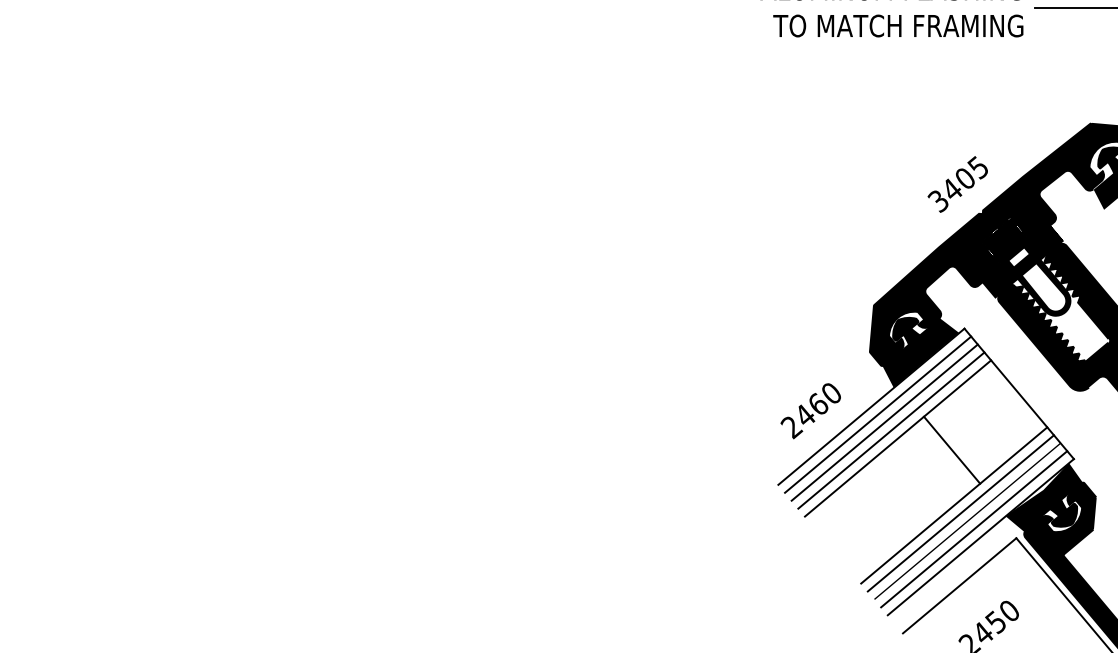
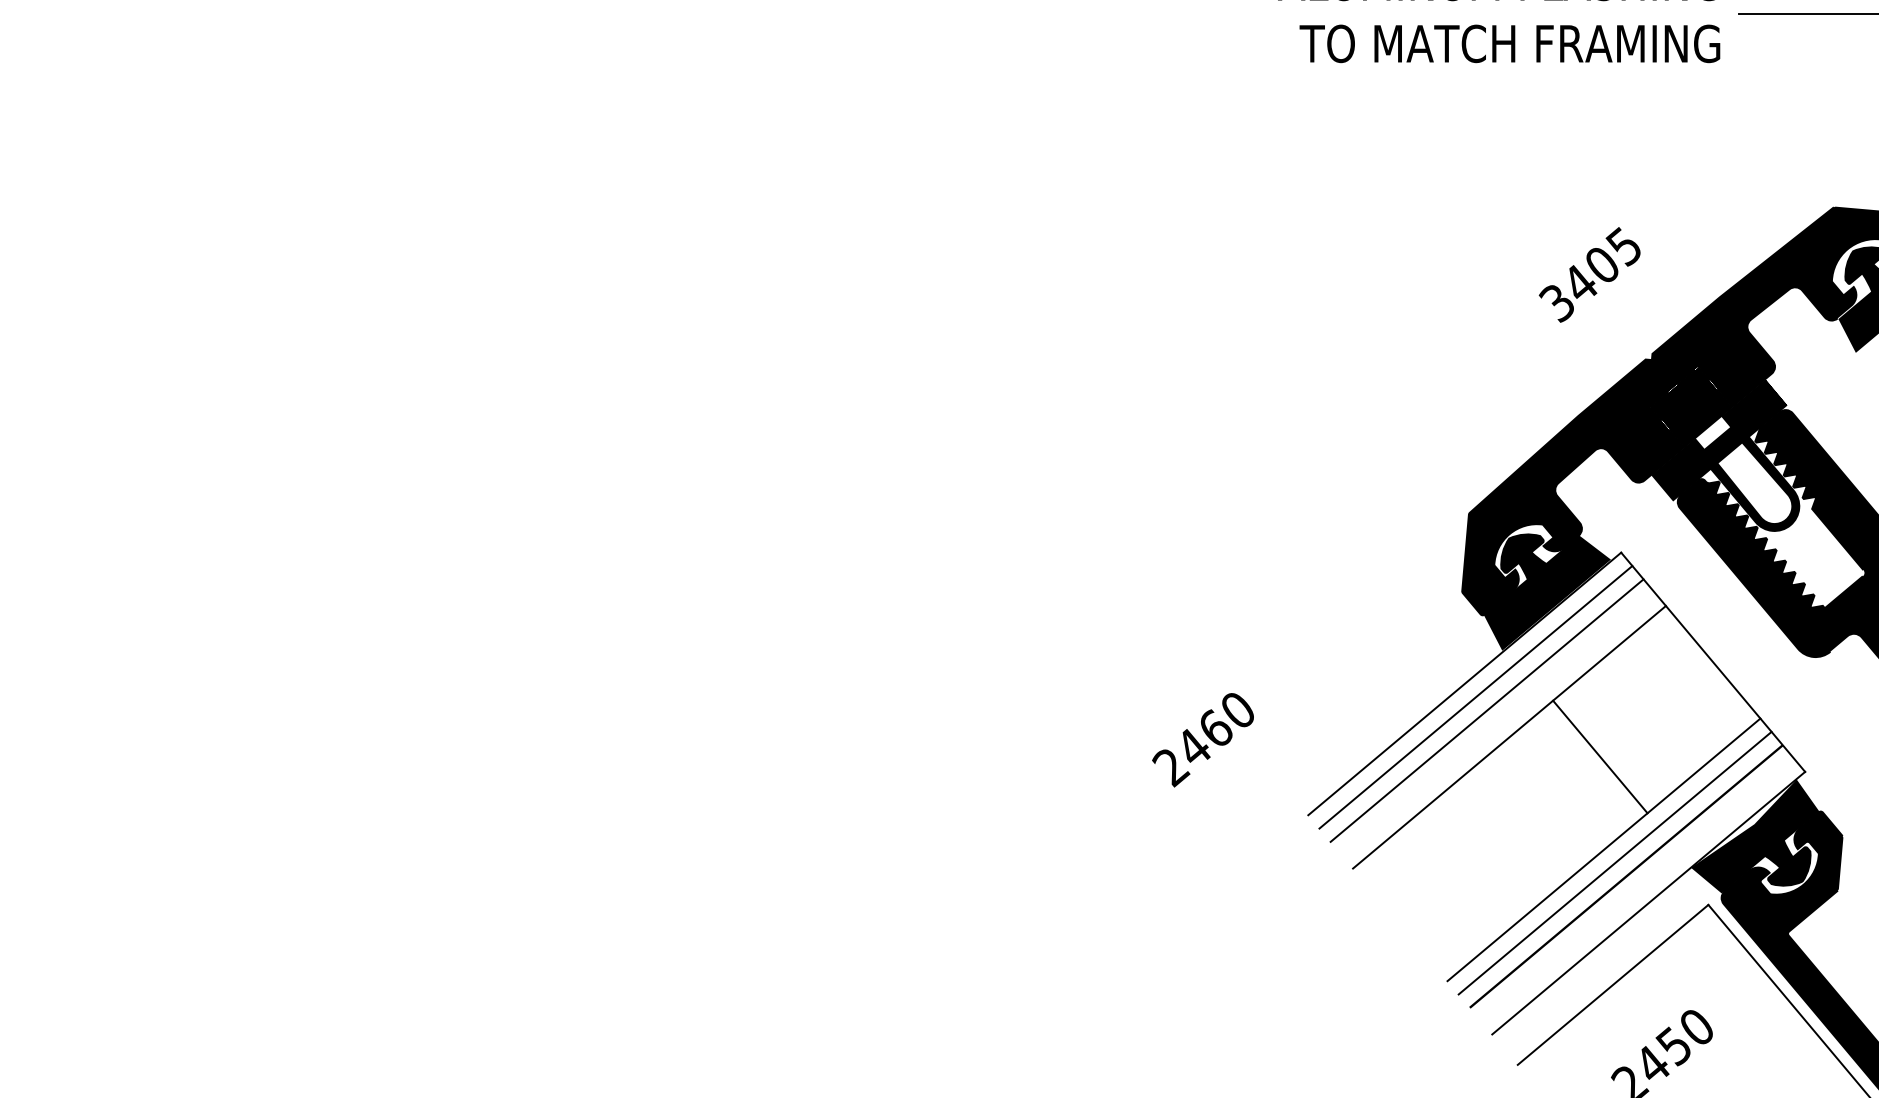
text: (957, 184) -> (1589, 274), moved
text: (810, 411) -> (1202, 740), moved
line: (891, 430) -> (1498, 723), removed
line: (974, 529) -> (1637, 890), removed

